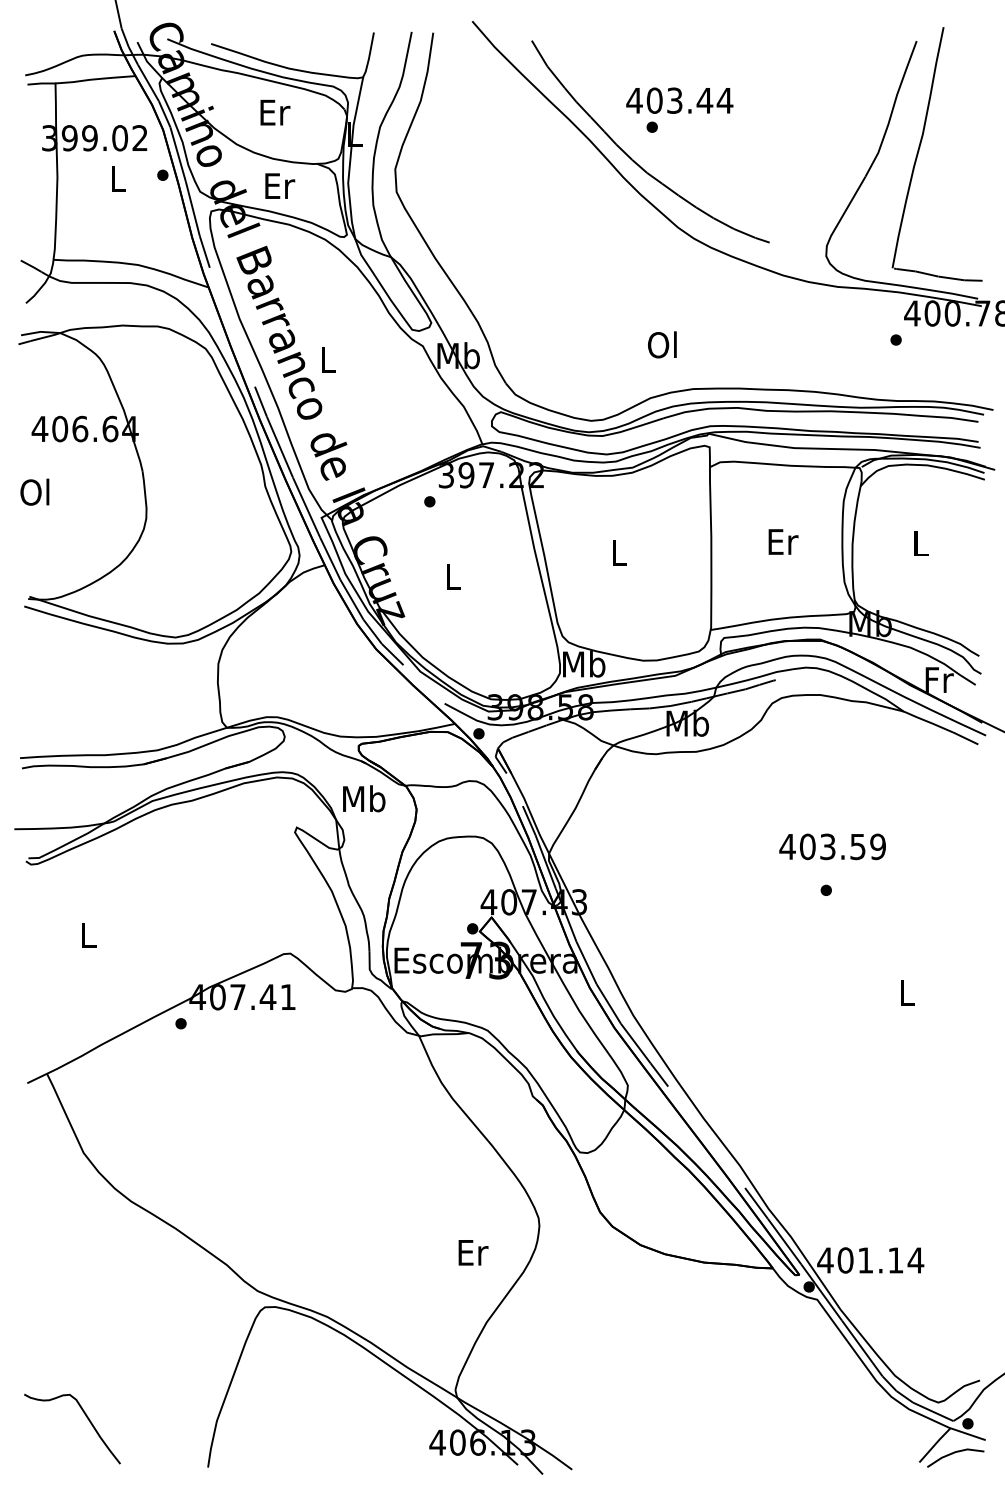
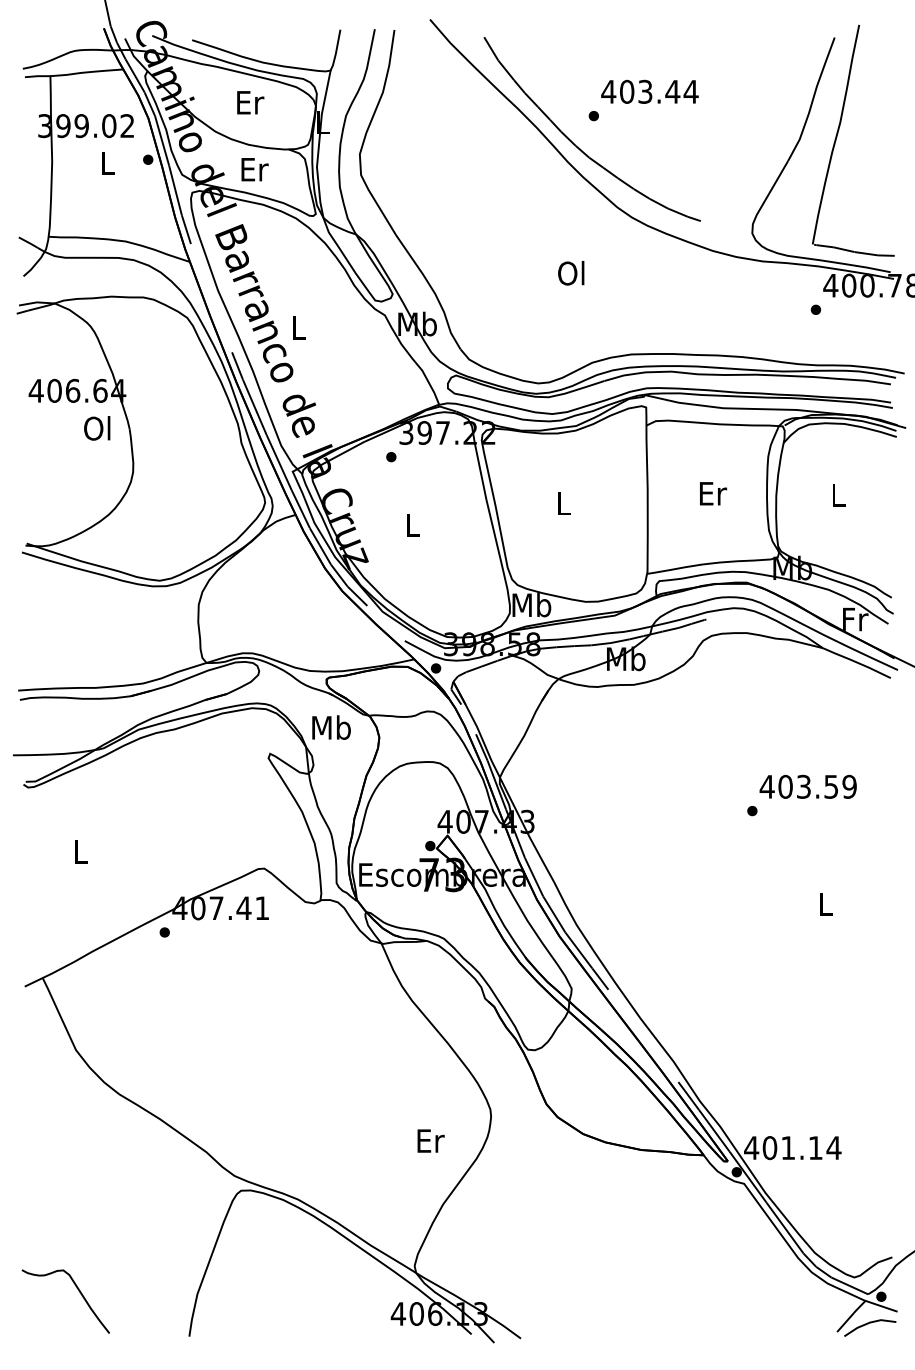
text: (679, 100) -> (649, 91), moved
text: (662, 344) -> (571, 272), moved
text: (34, 491) -> (96, 427), moved
text: (832, 846) -> (808, 786), moved

